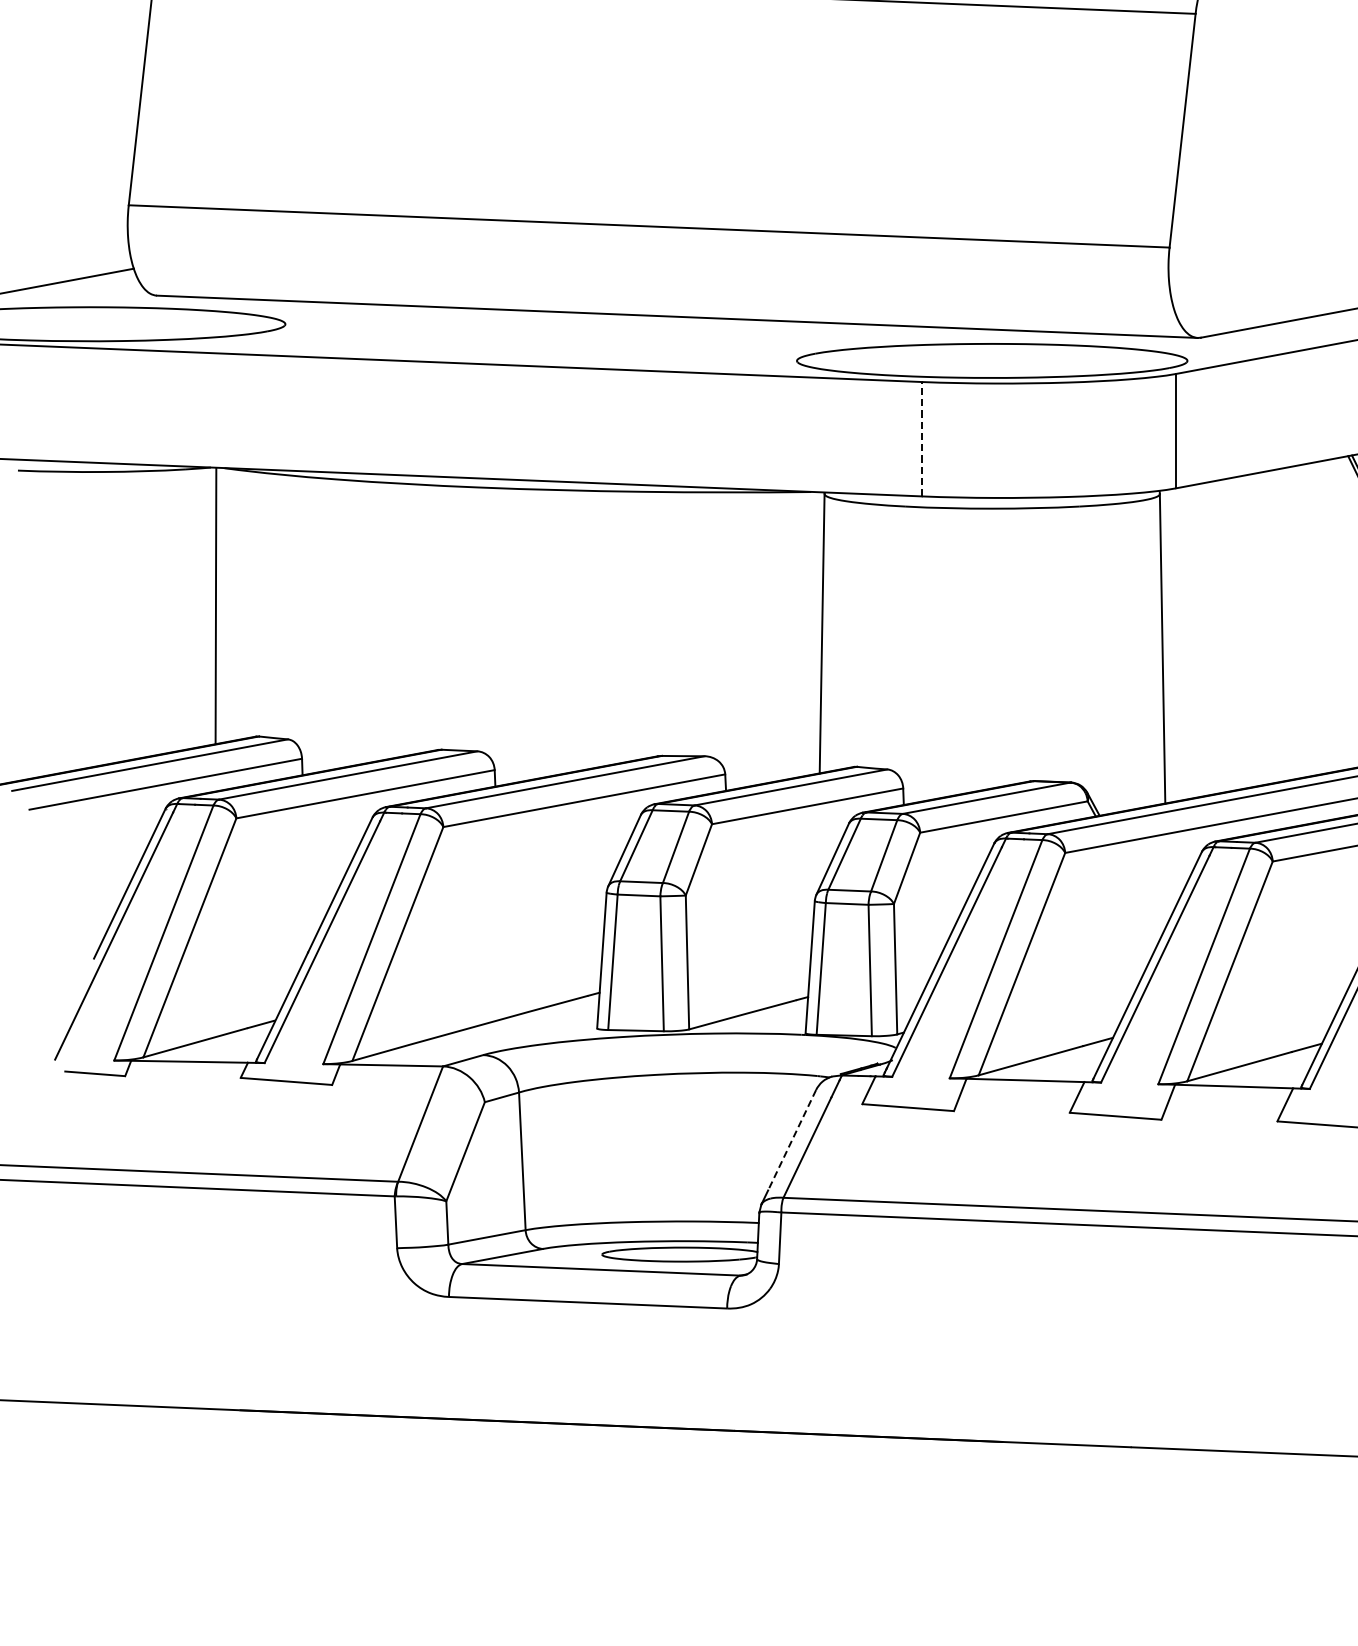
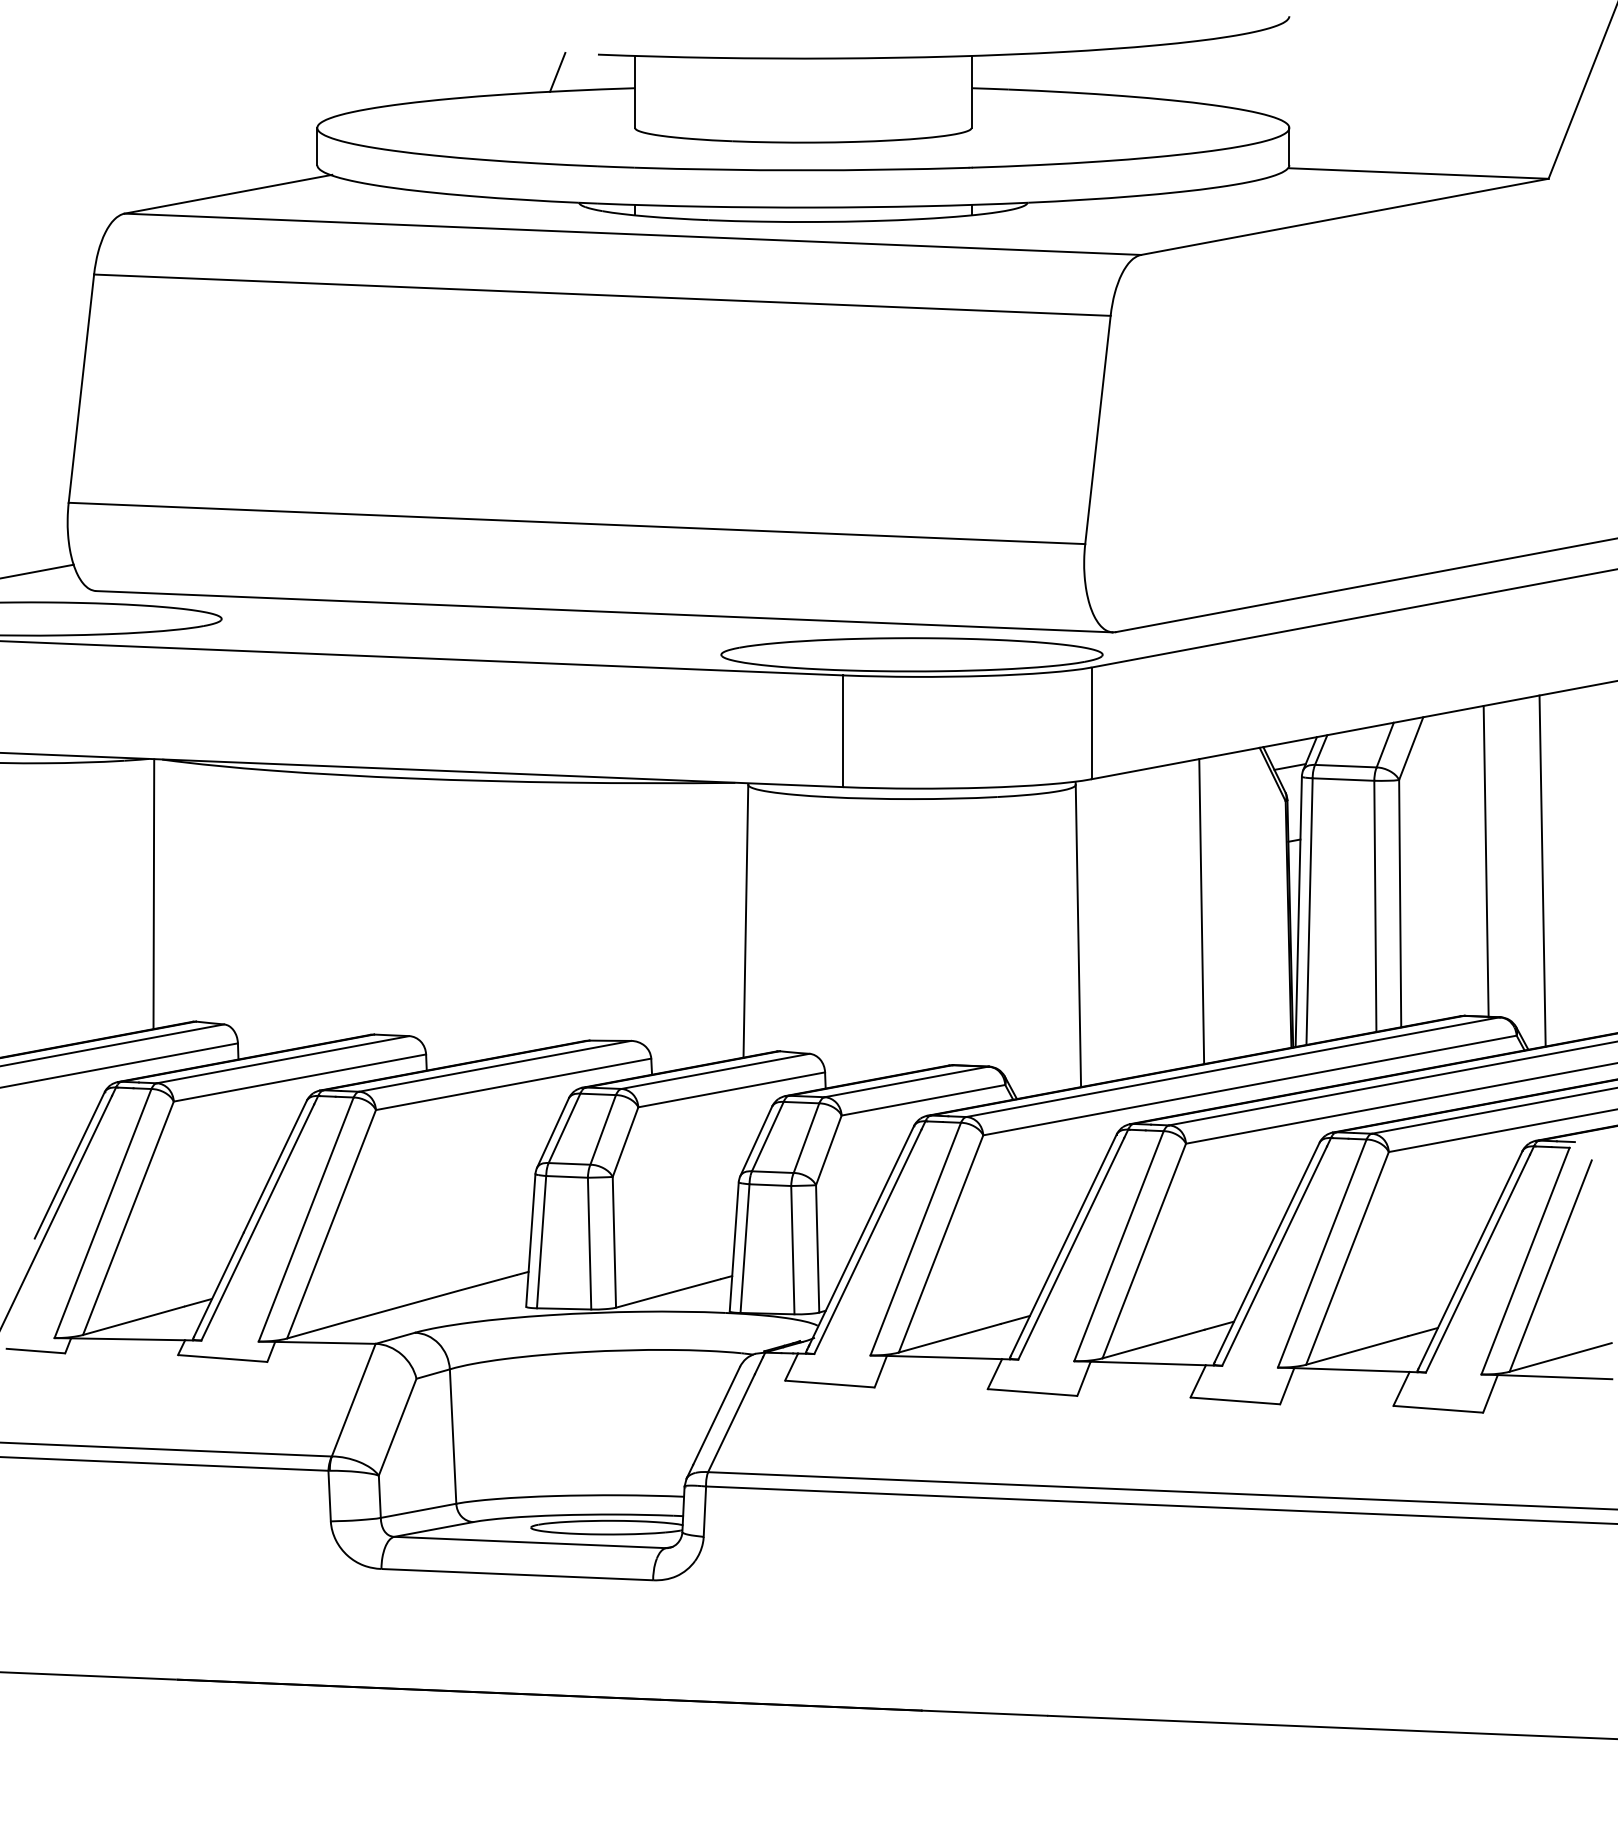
line: (922, 439) -> (843, 731), dashed -> solid
line: (1288, 623) -> (1201, 911), added
line: (792, 1140) -> (716, 1416), dashed -> solid

